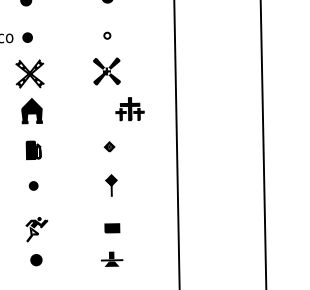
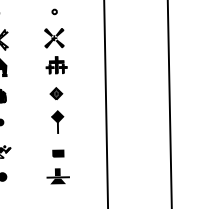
part: (129, 109) -> (56, 65), moved
part: (109, 146) -> (56, 93), size x1.67
part: (111, 185) -> (57, 122), size x1.43
part: (111, 259) -> (57, 176), size x1.43

